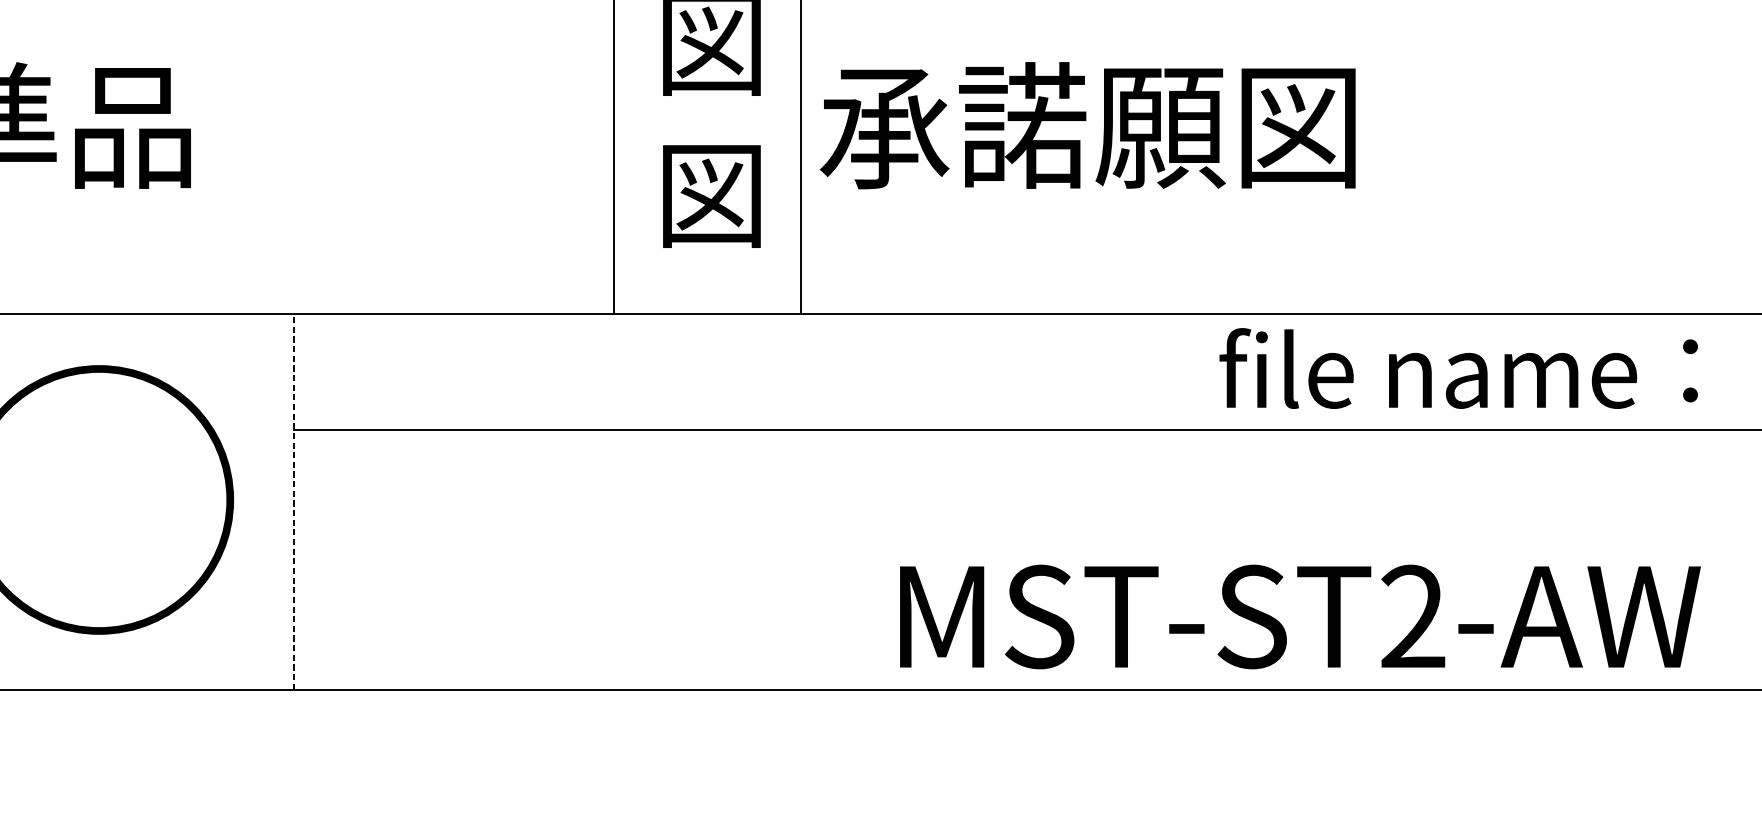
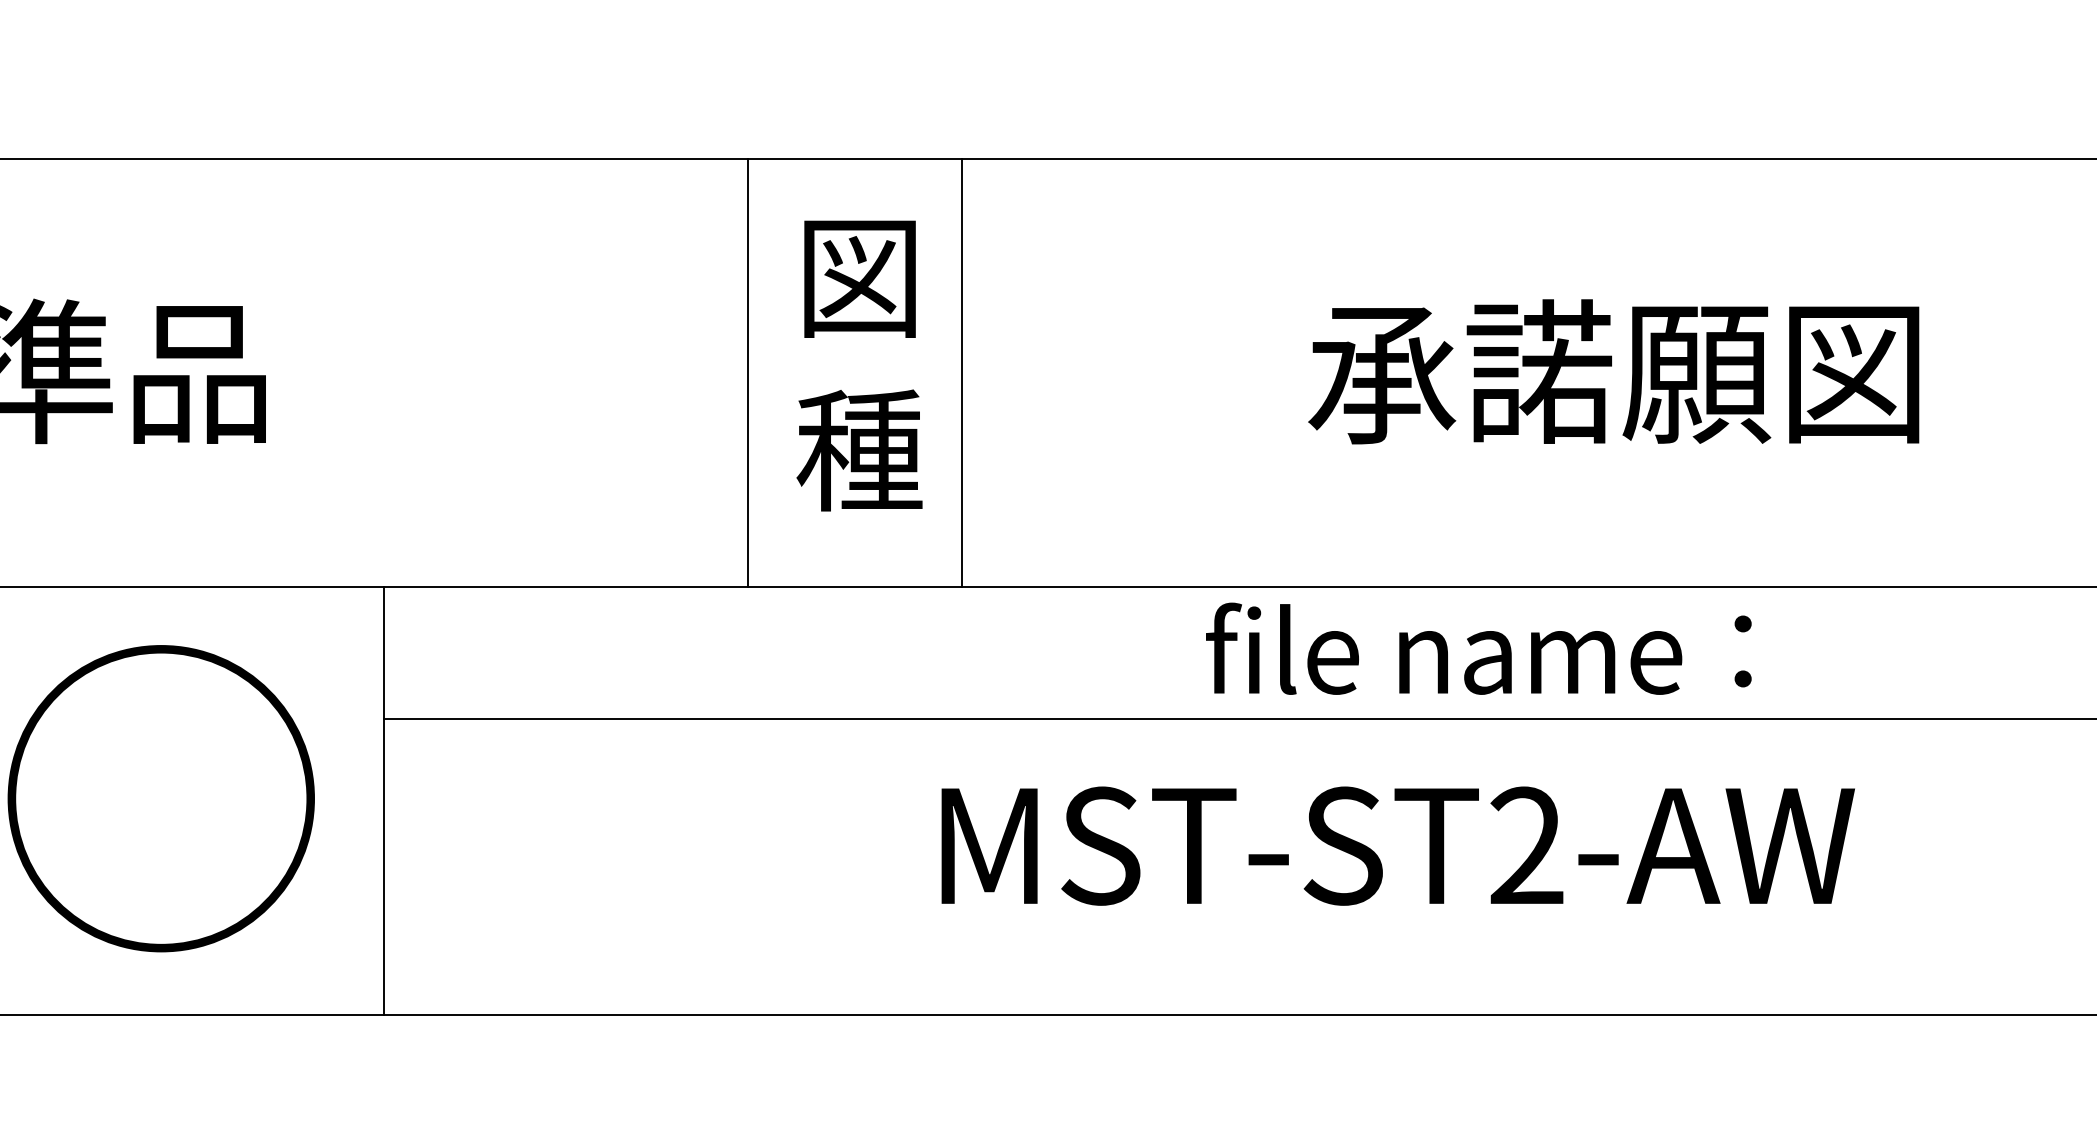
text: (1087, 125) -> (1613, 371), moved
text: (711, 194) -> (859, 450), 図 -> 種
text: (1458, 368) -> (1478, 648), moved
line: (294, 501) -> (383, 800), dashed -> solid
text: (1299, 616) -> (1397, 845), moved

